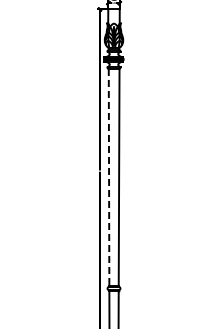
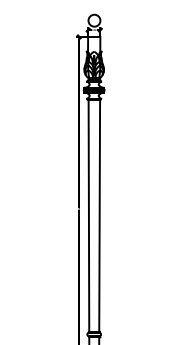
line: (109, 177) -> (89, 216), dashed -> solid

